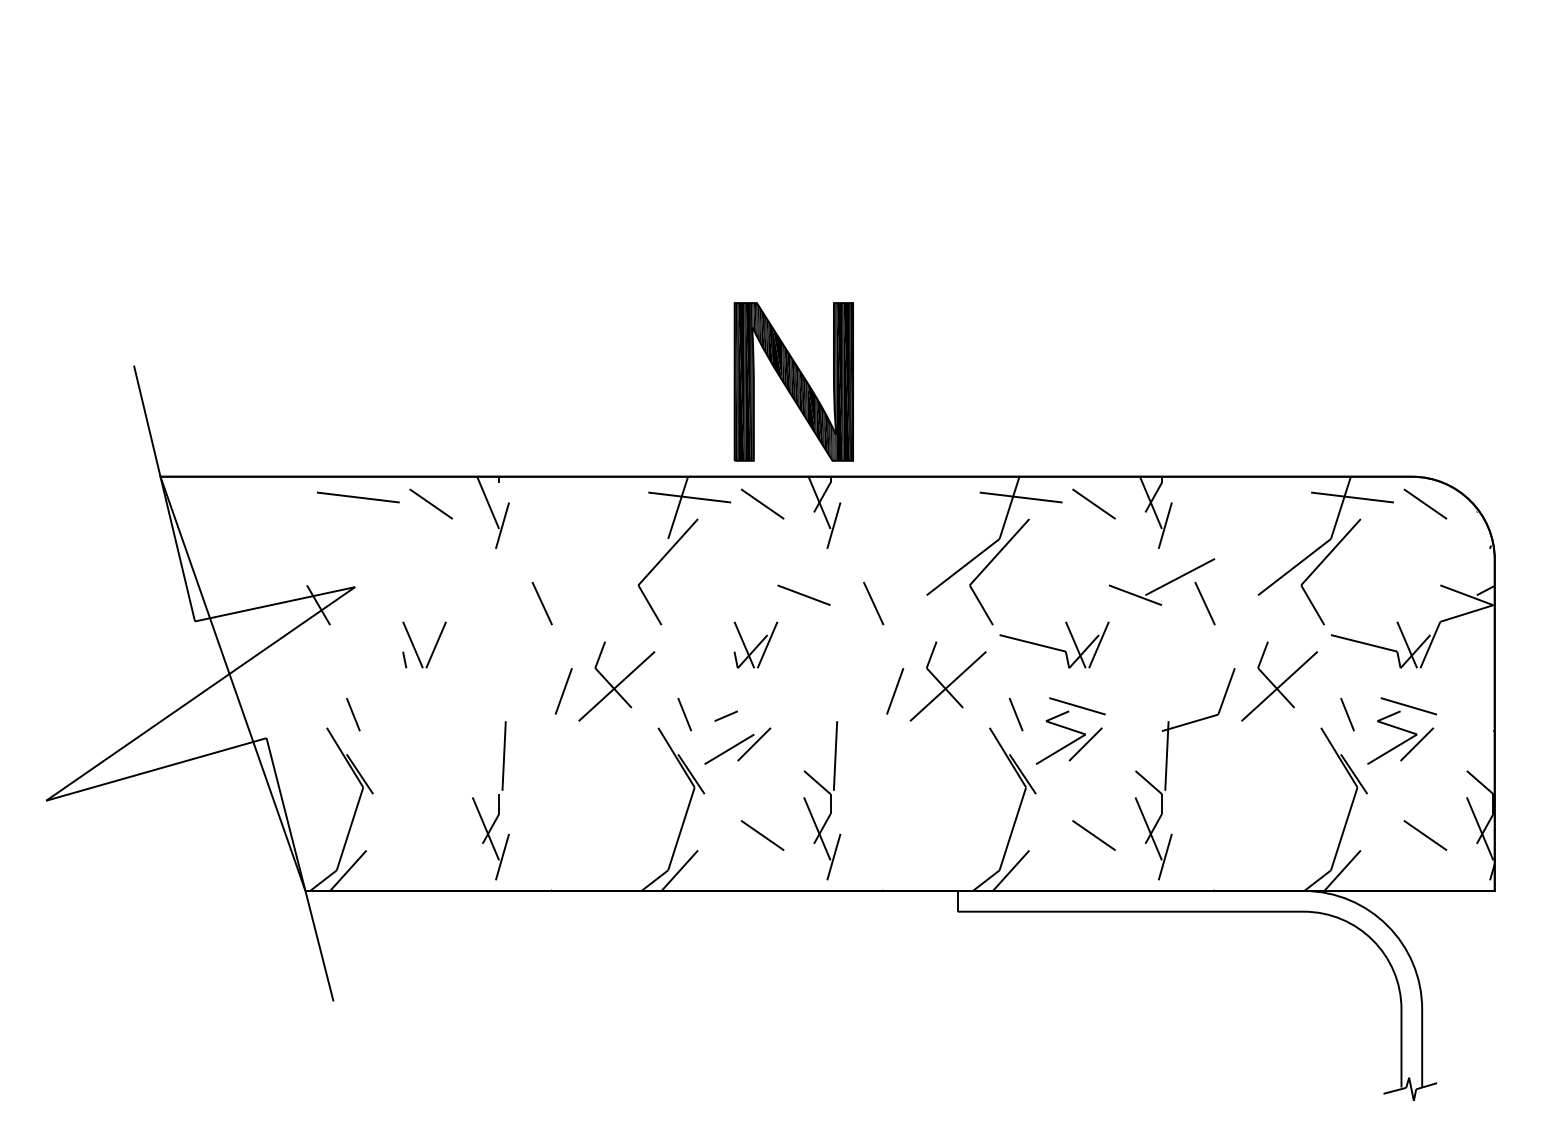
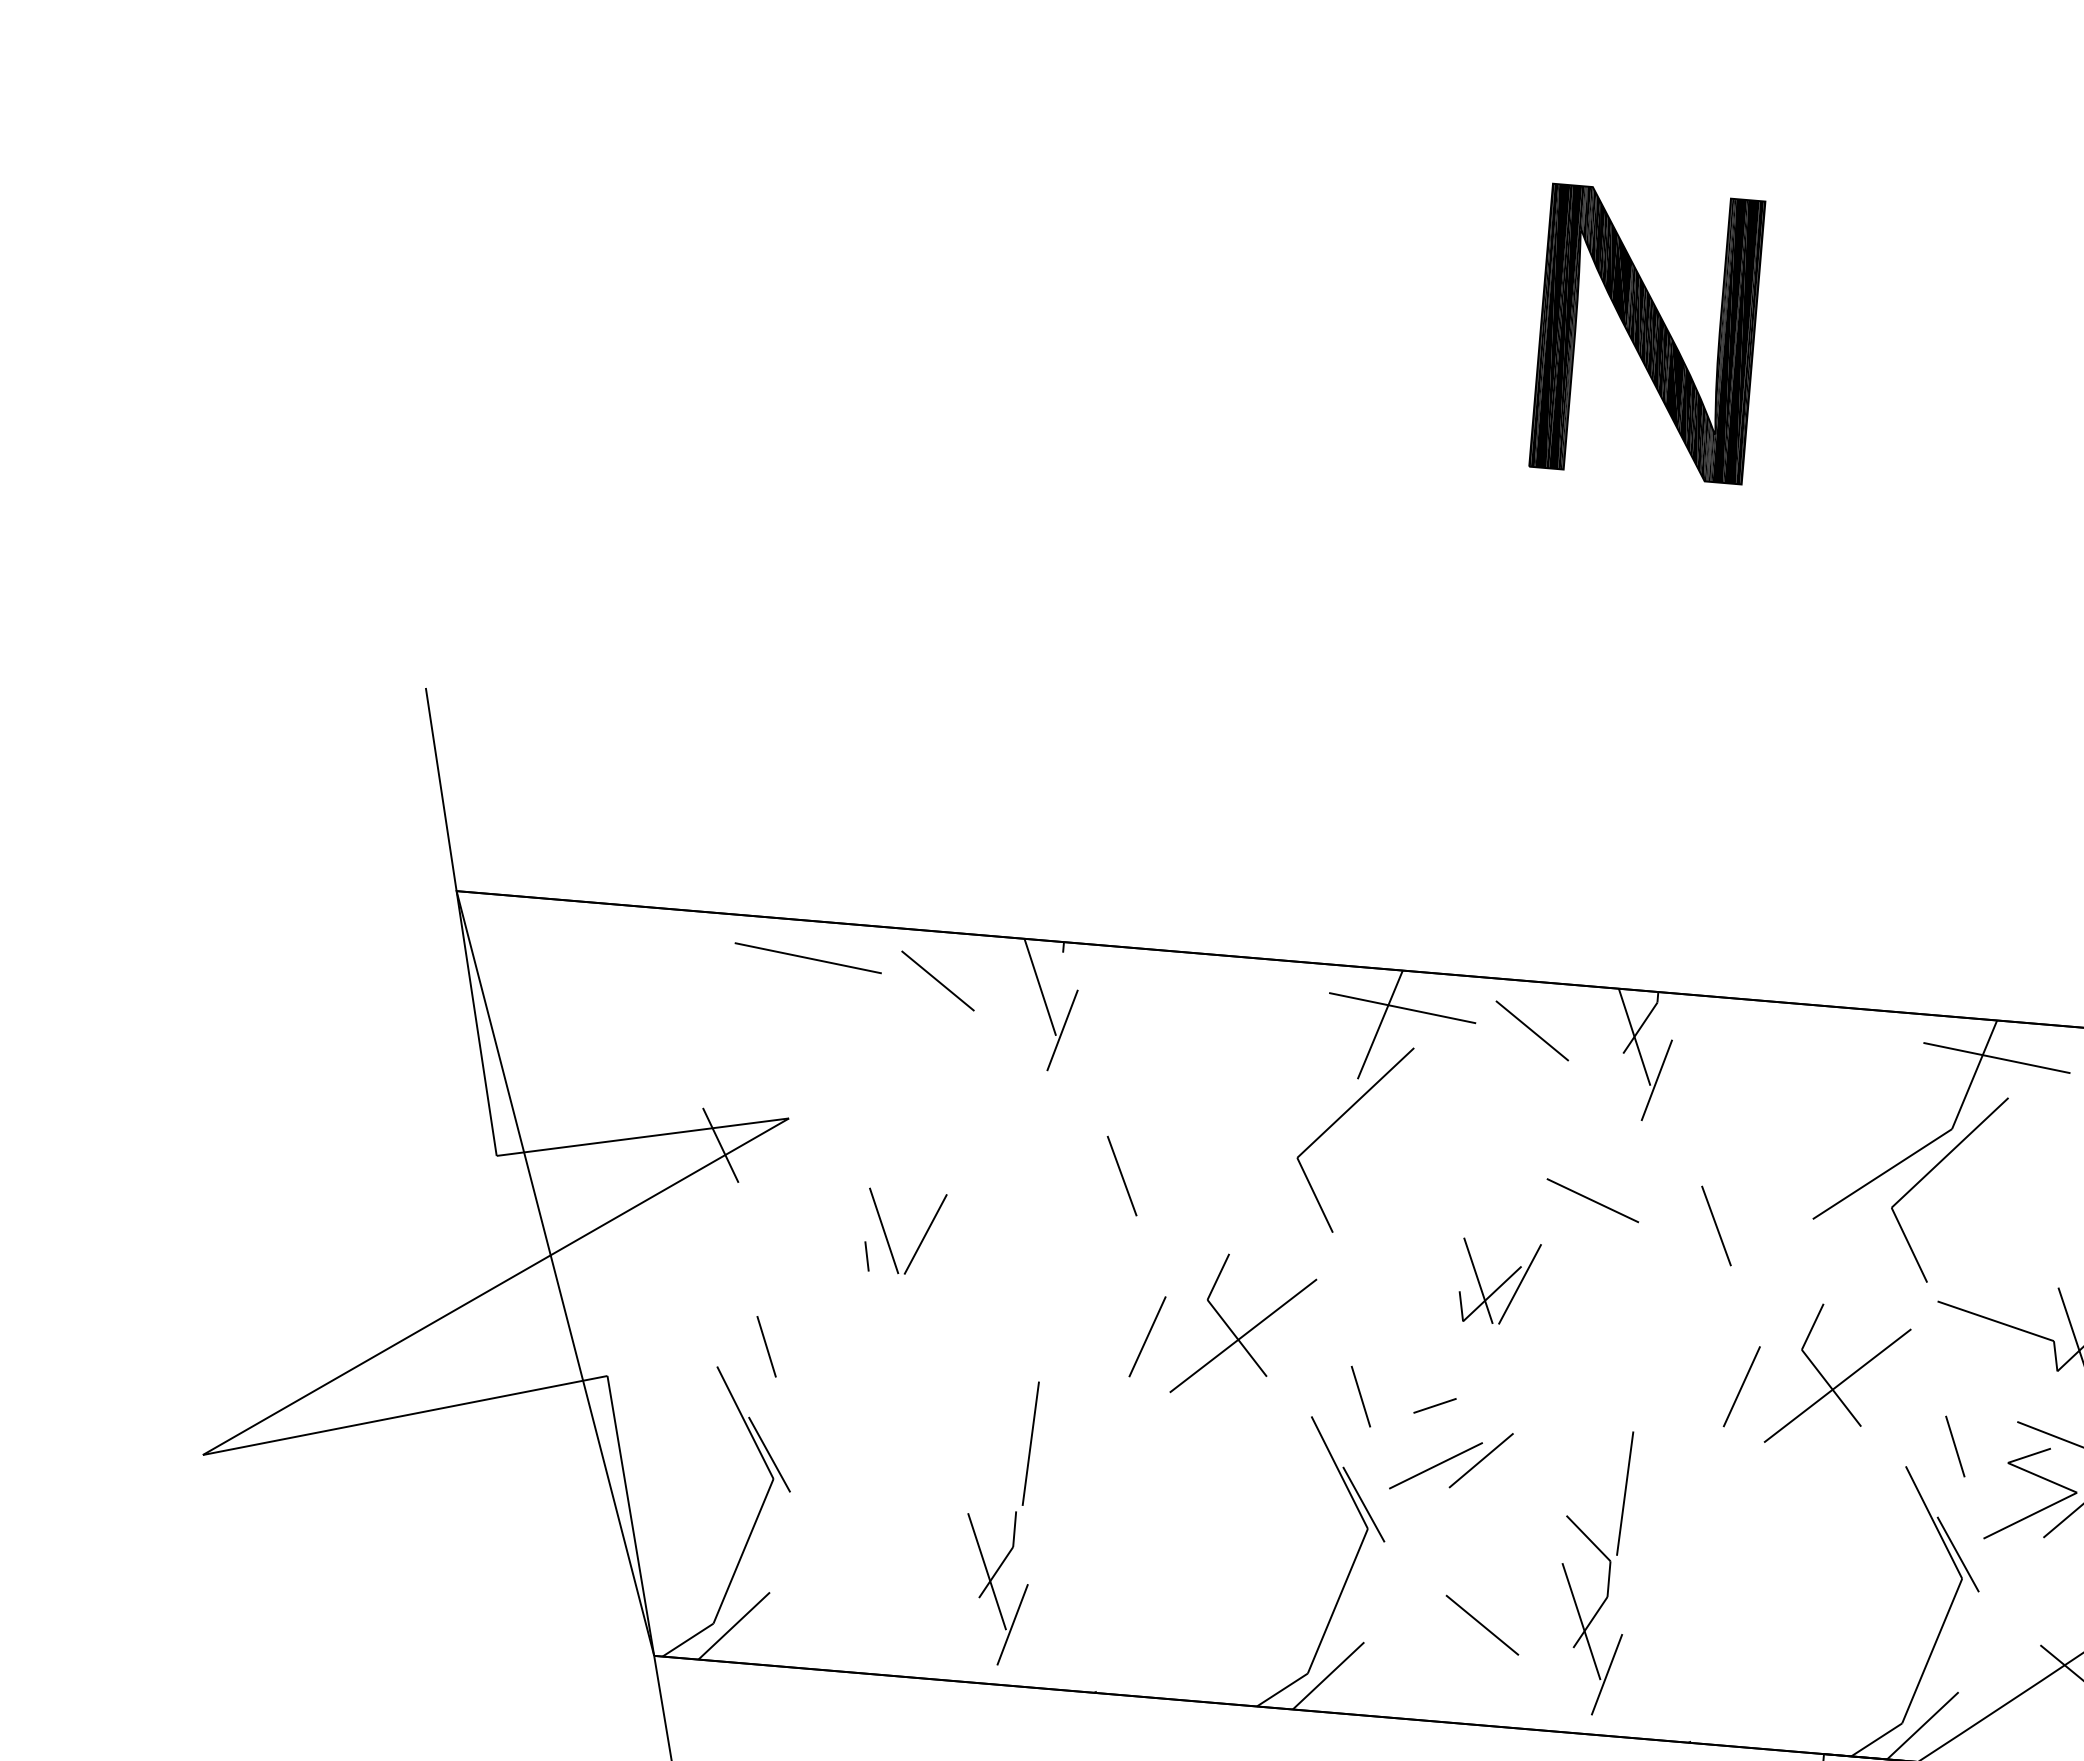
part: (793, 381) -> (1646, 333), moved

